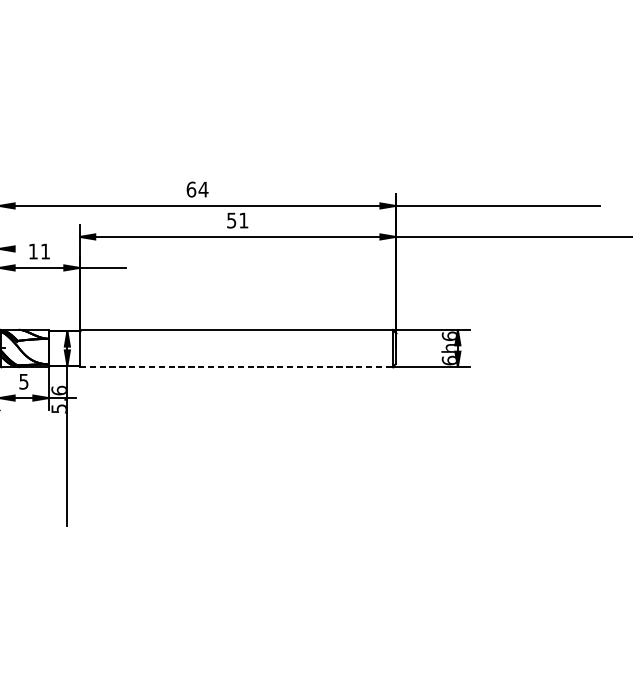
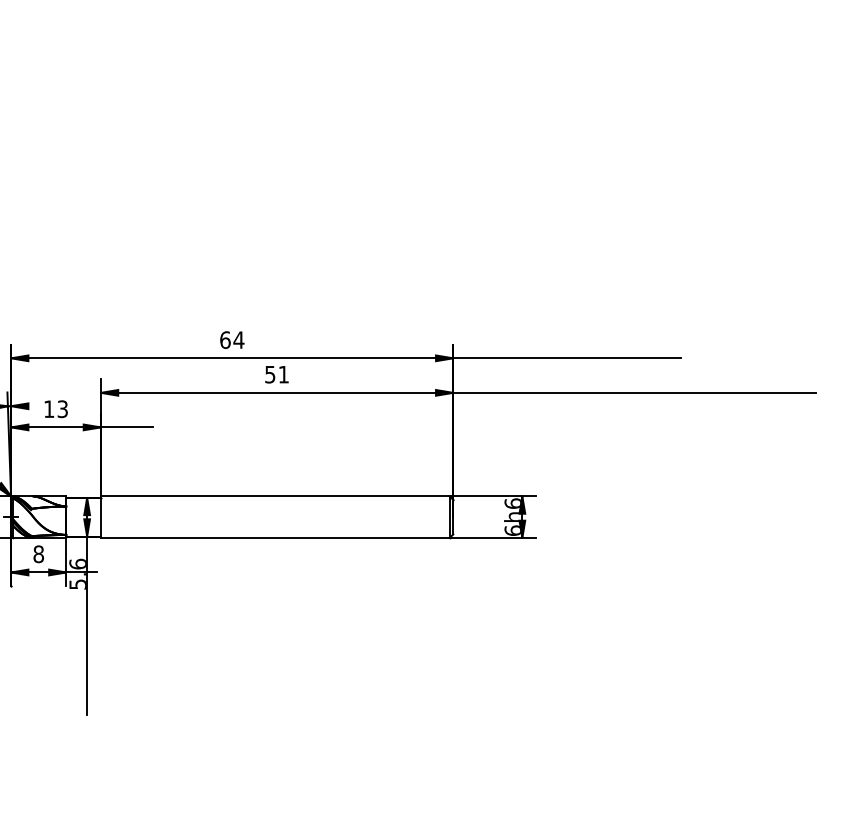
text: (45, 251) -> (62, 409), 11 -> 13
line: (236, 366) -> (275, 537), dashed -> solid
text: (23, 381) -> (38, 554), 5 -> 8

